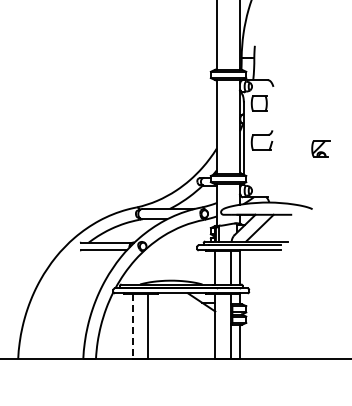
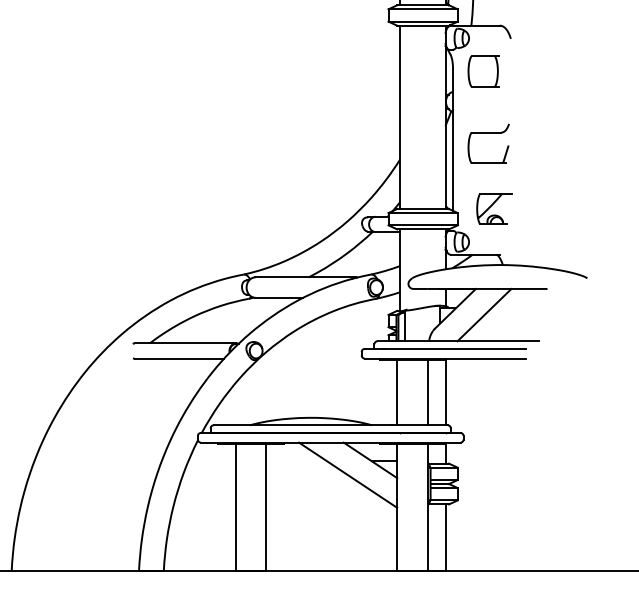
part: (320, 148) -> (493, 208), moved
line: (190, 309) -> (348, 474), added
line: (132, 327) -> (235, 509), dashed -> solid

